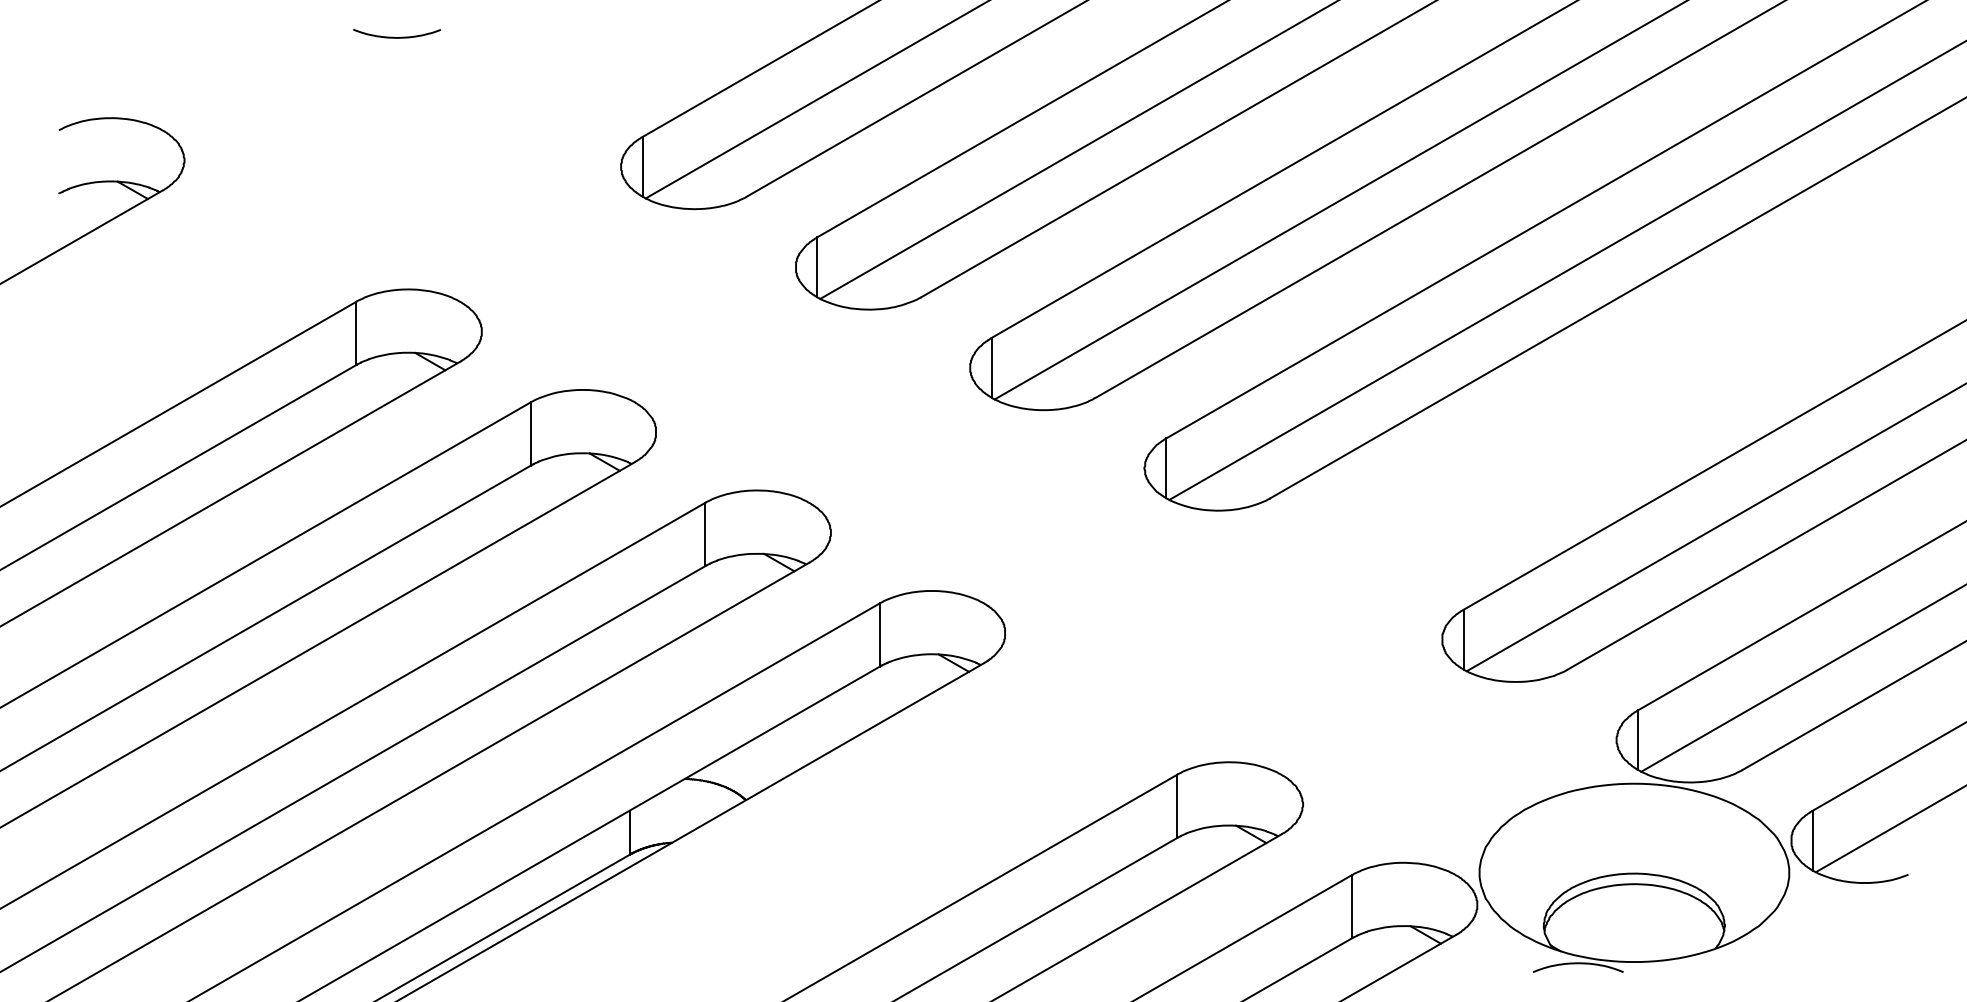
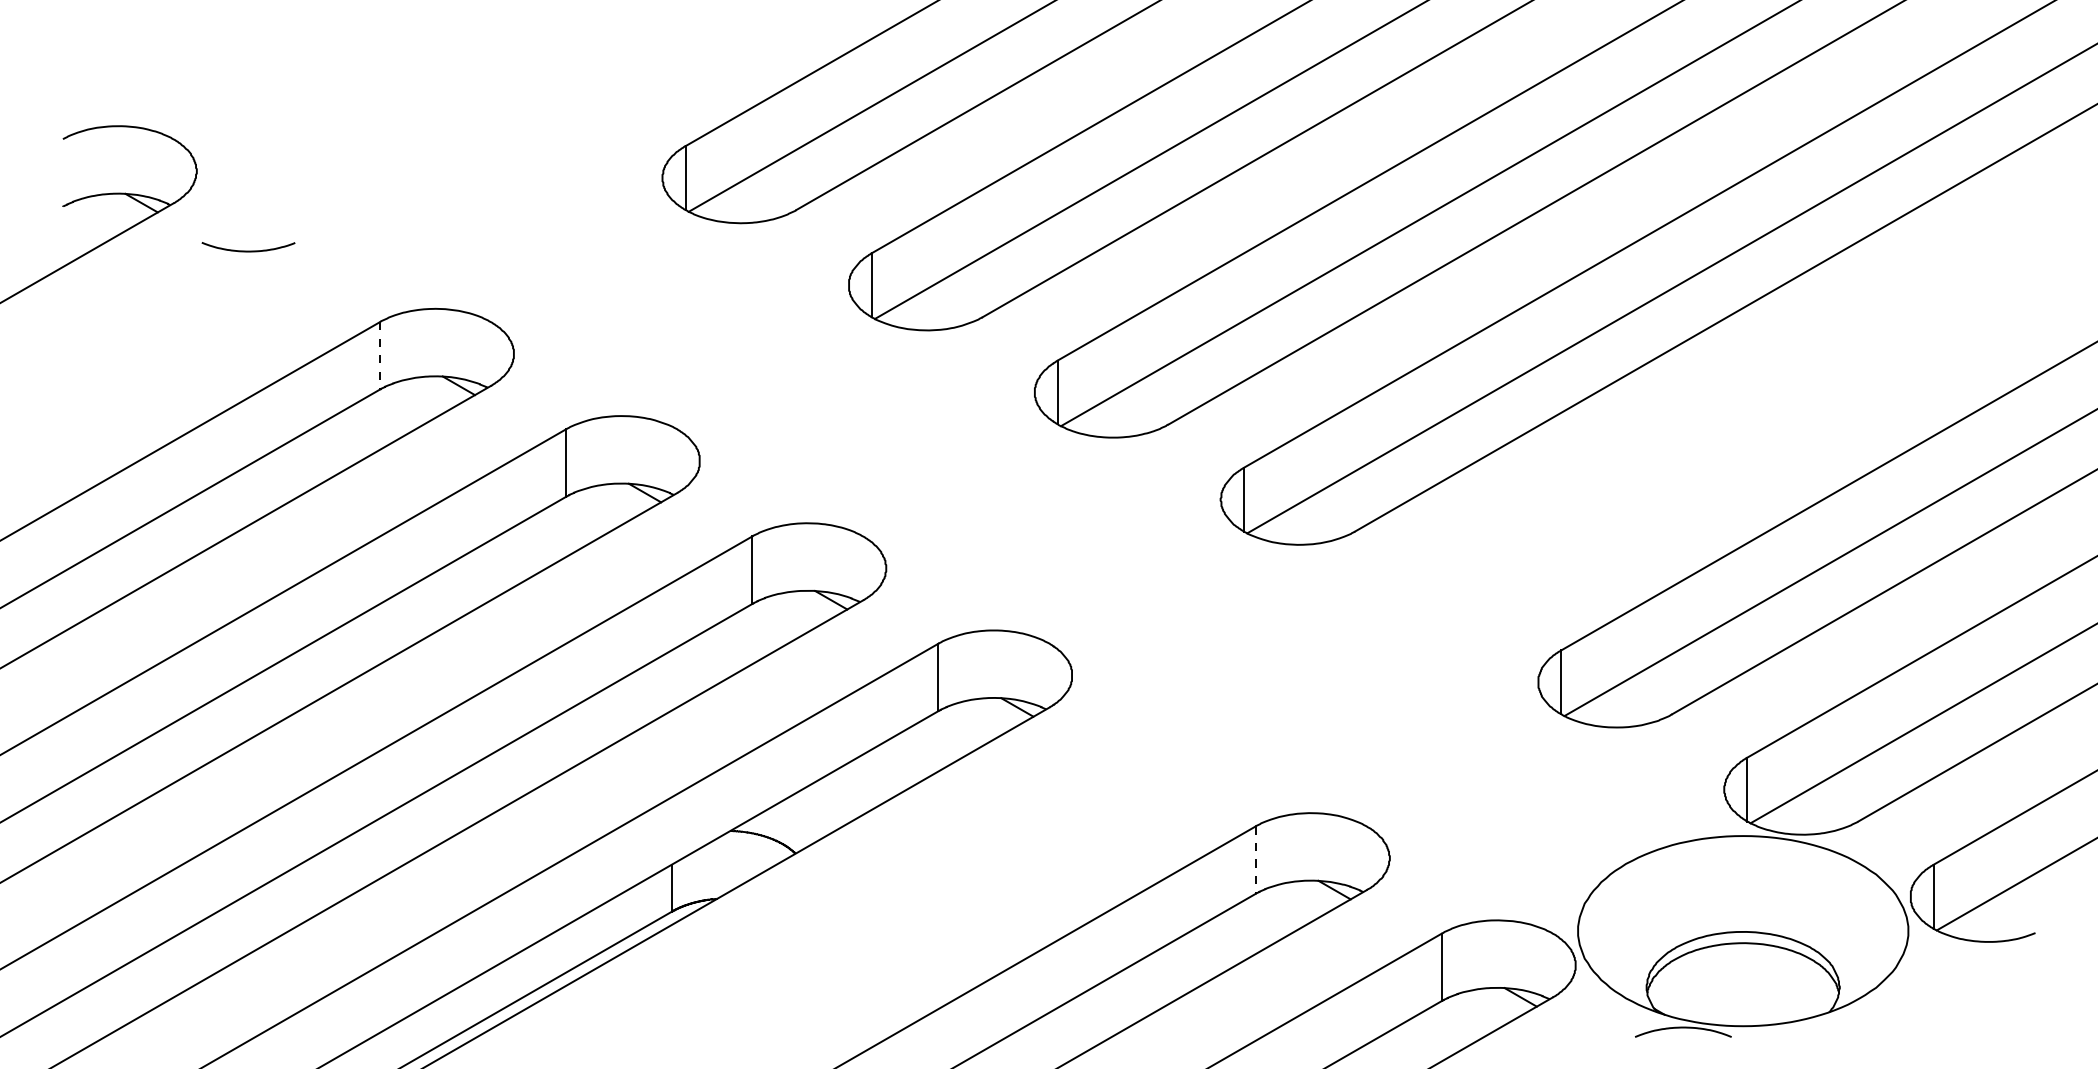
curve: (397, 36) -> (248, 250), moved
line: (355, 333) -> (379, 355), solid -> dashed
line: (1177, 806) -> (1255, 860), solid -> dashed

